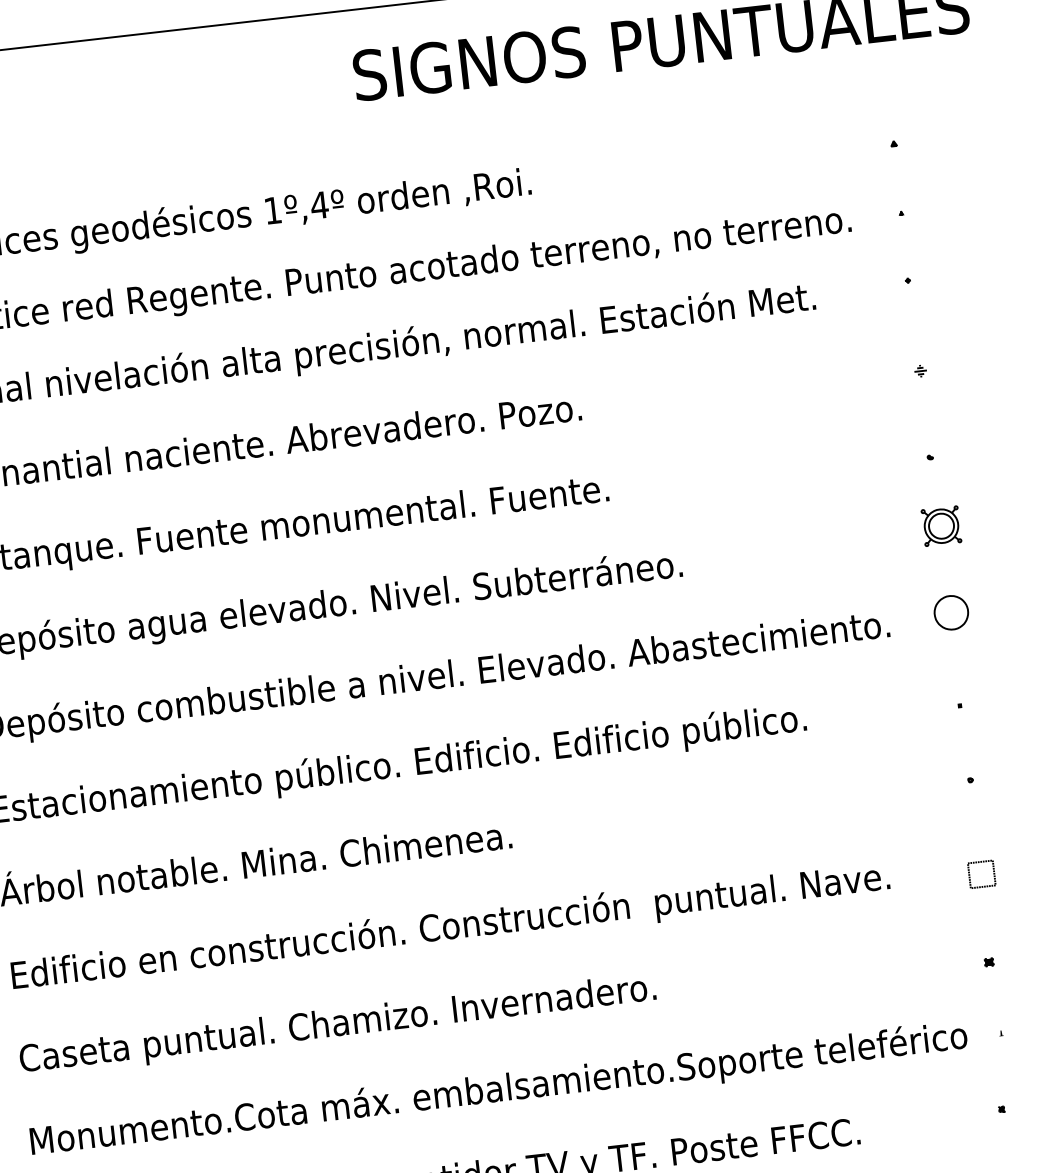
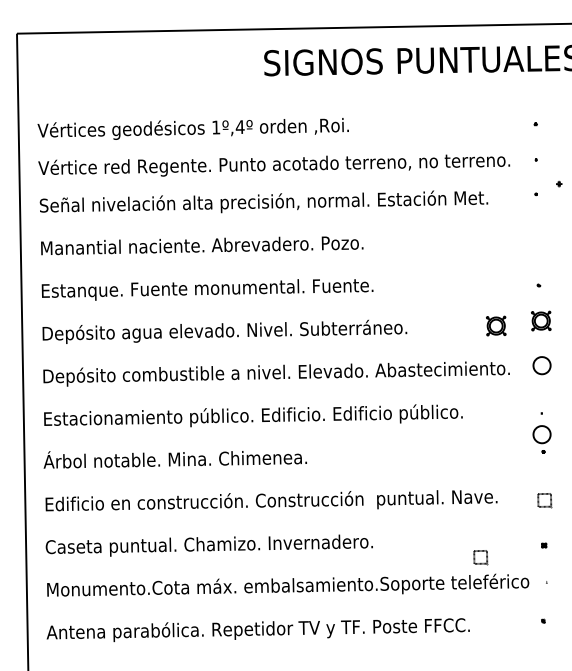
part: (921, 369) -> (559, 183), moved
part: (855, 543) -> (496, 325), added
part: (963, 746) -> (541, 434), added
part: (867, 997) -> (480, 557), added

